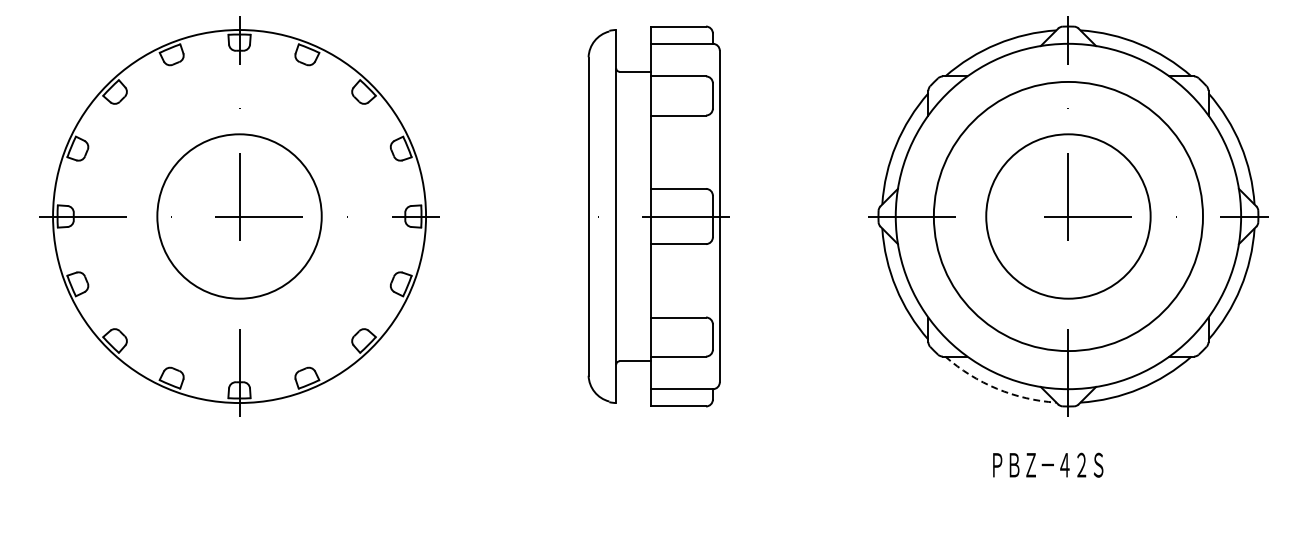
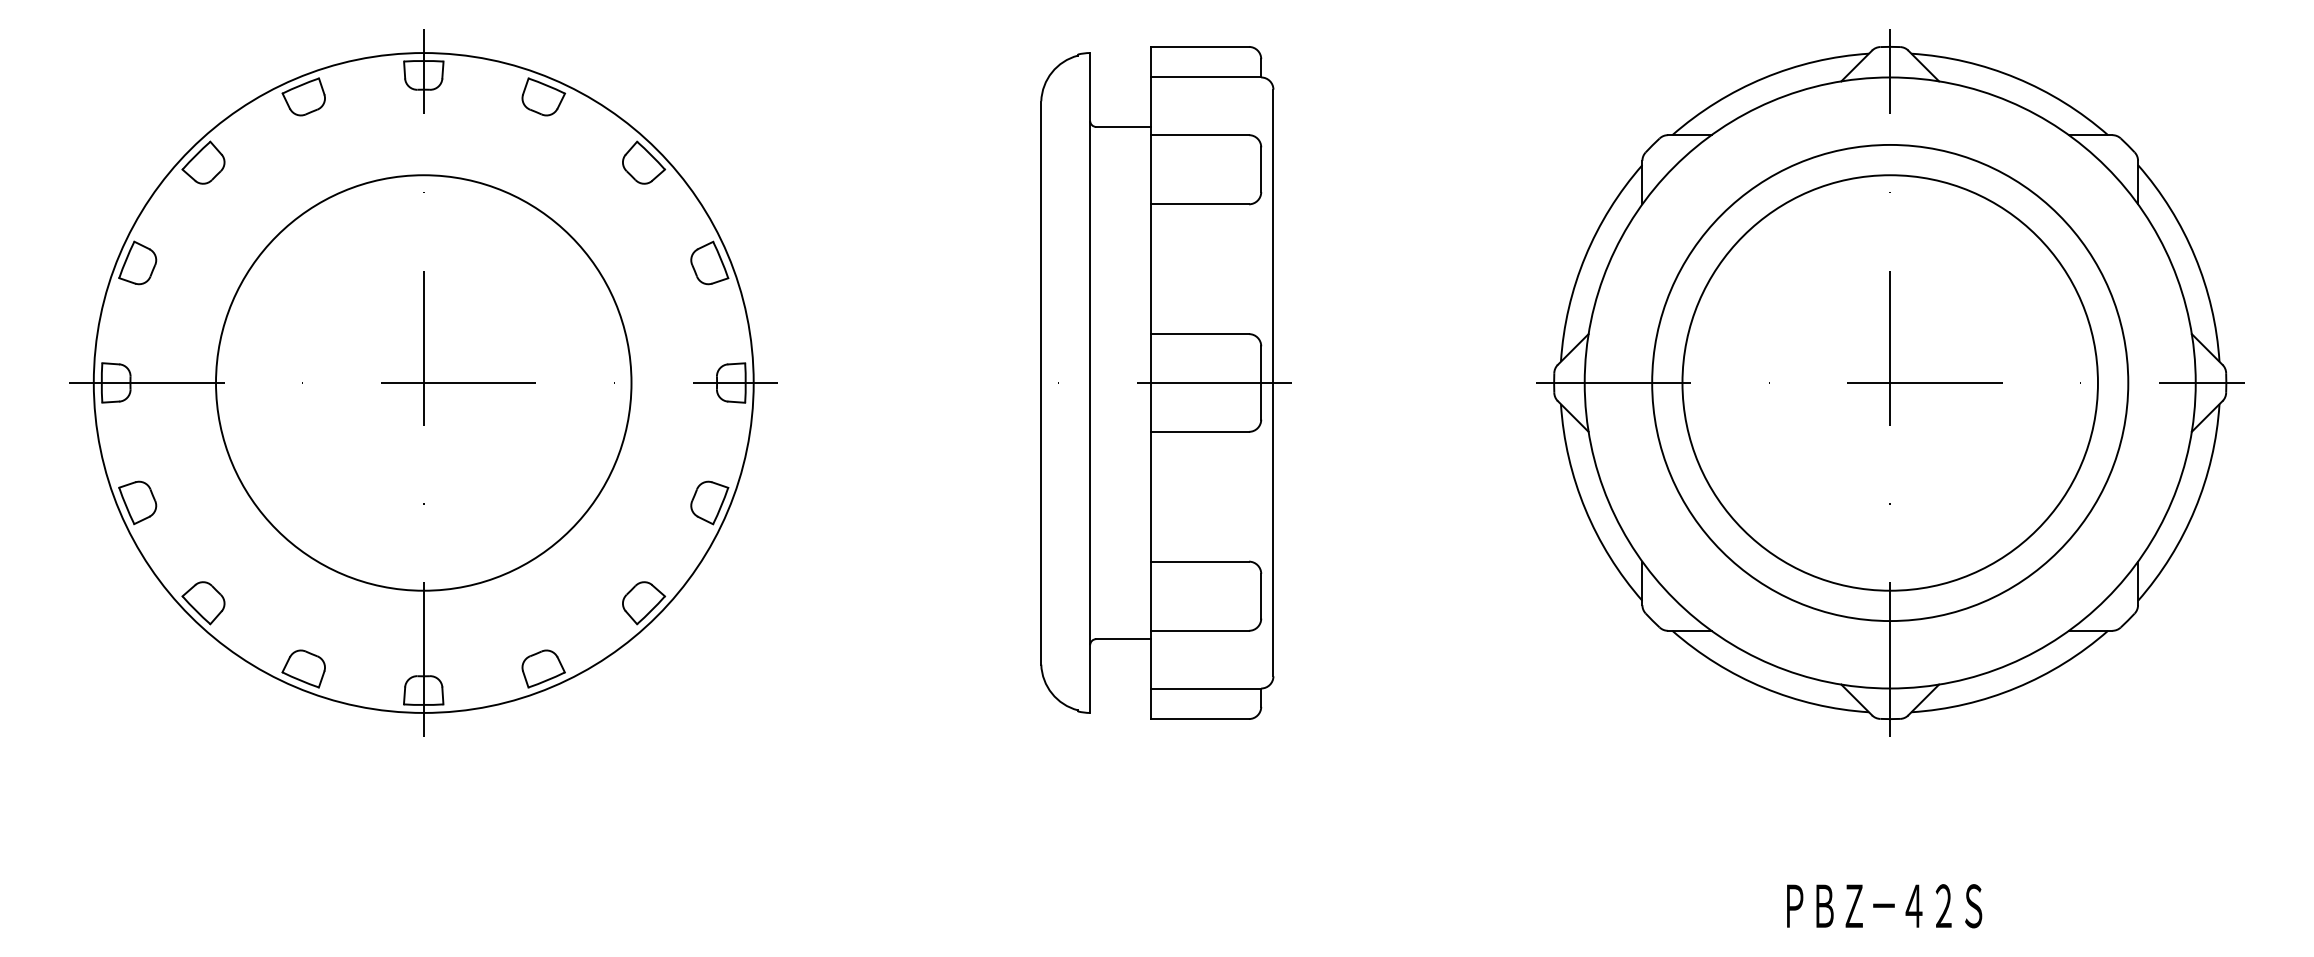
circle: (239, 216) -> (423, 382), size x1.43
circle: (1068, 216) -> (1890, 382), size x1.43
arc: (997, 388) -> (1764, 687), dashed -> solid
text: (1048, 464) -> (1885, 904), moved

